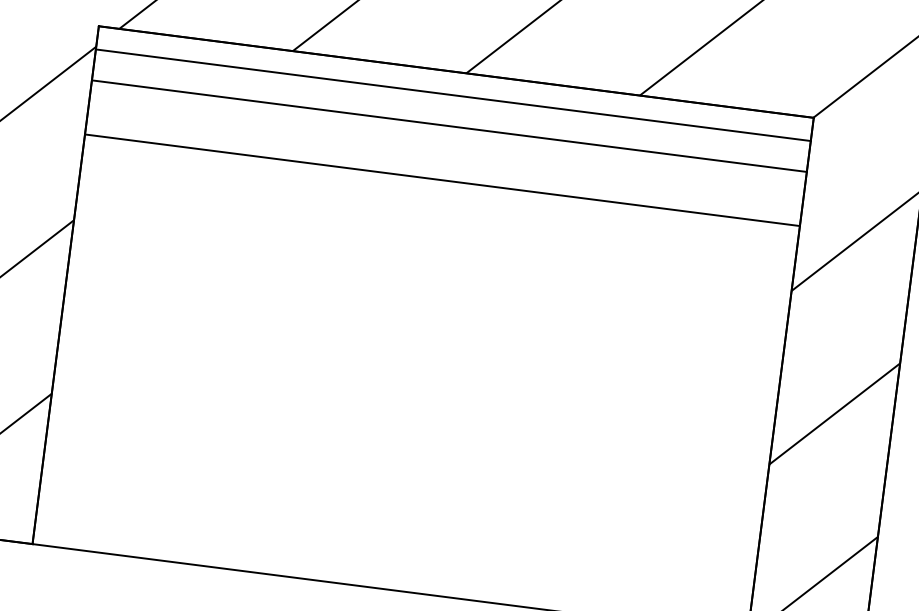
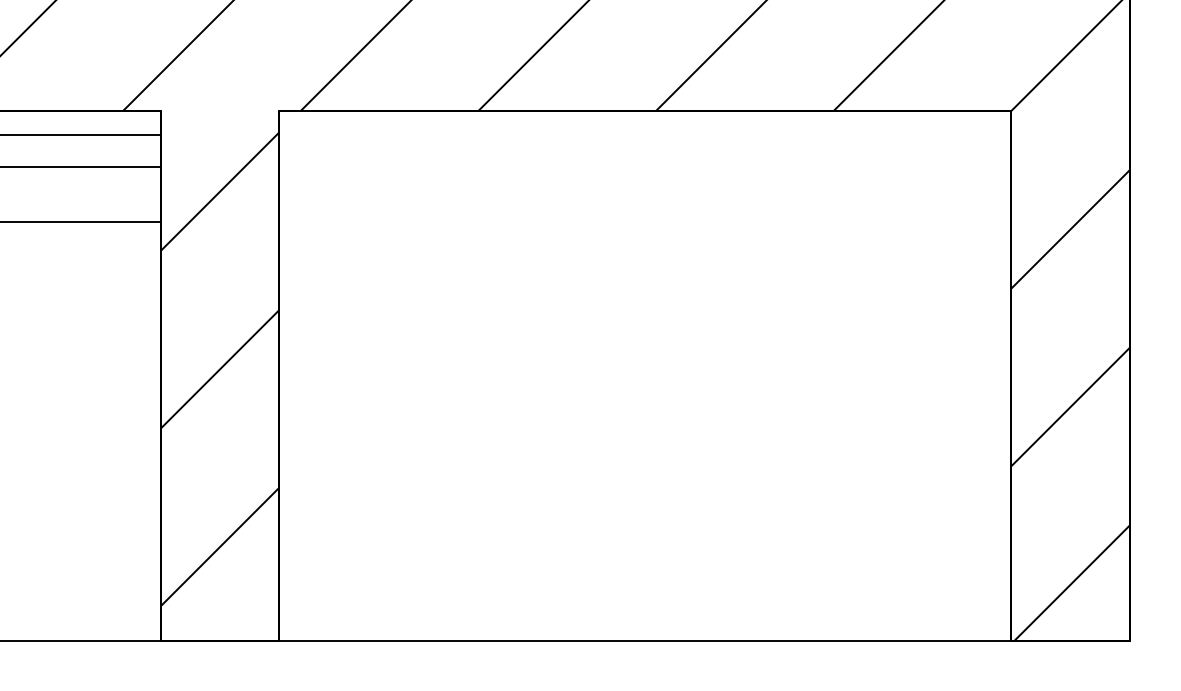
line: (453, 95) -> (645, 135), removed
line: (449, 125) -> (645, 166), removed
line: (442, 180) -> (645, 222), removed

